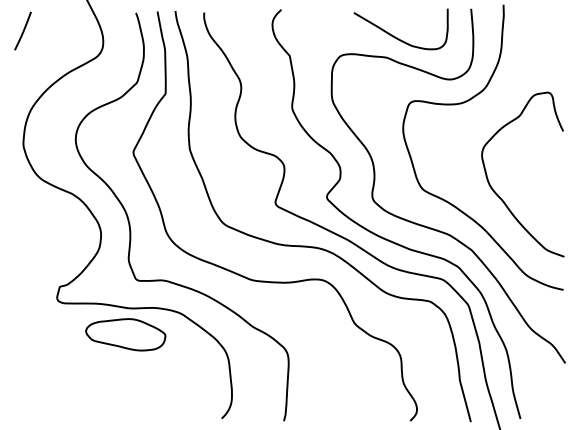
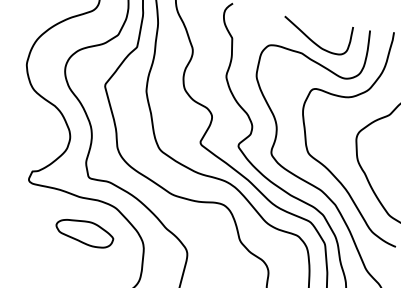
part: (125, 334) -> (84, 232), moved

